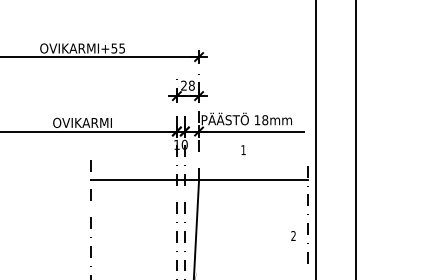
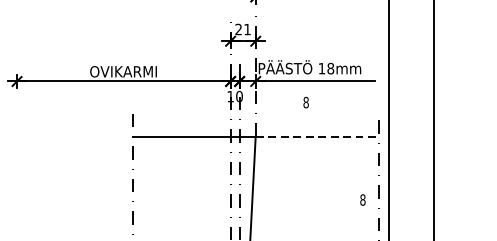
text: (191, 85) -> (247, 29), 28 -> 21
text: (243, 150) -> (306, 103), 1 -> 8
line: (253, 180) -> (317, 137), solid -> dashed
text: (293, 236) -> (362, 200), 2 -> 8

